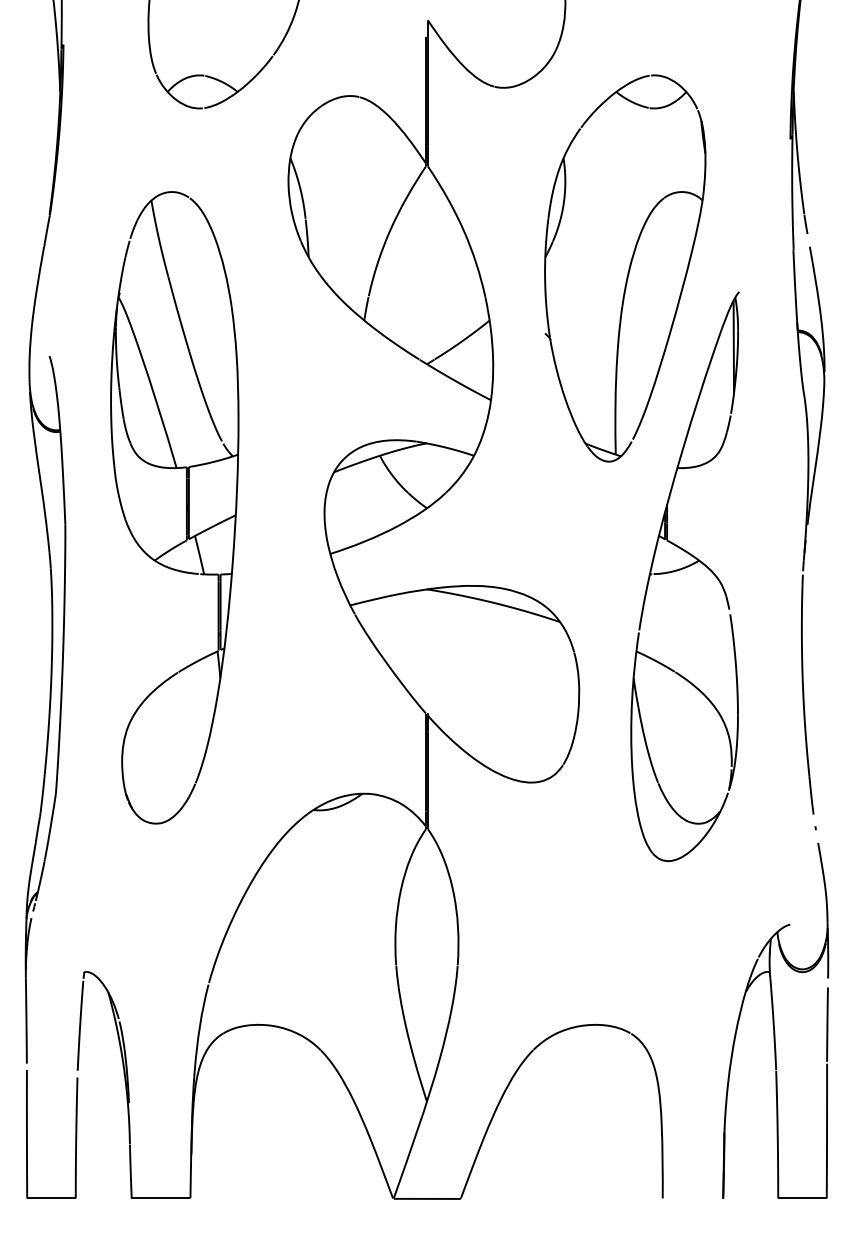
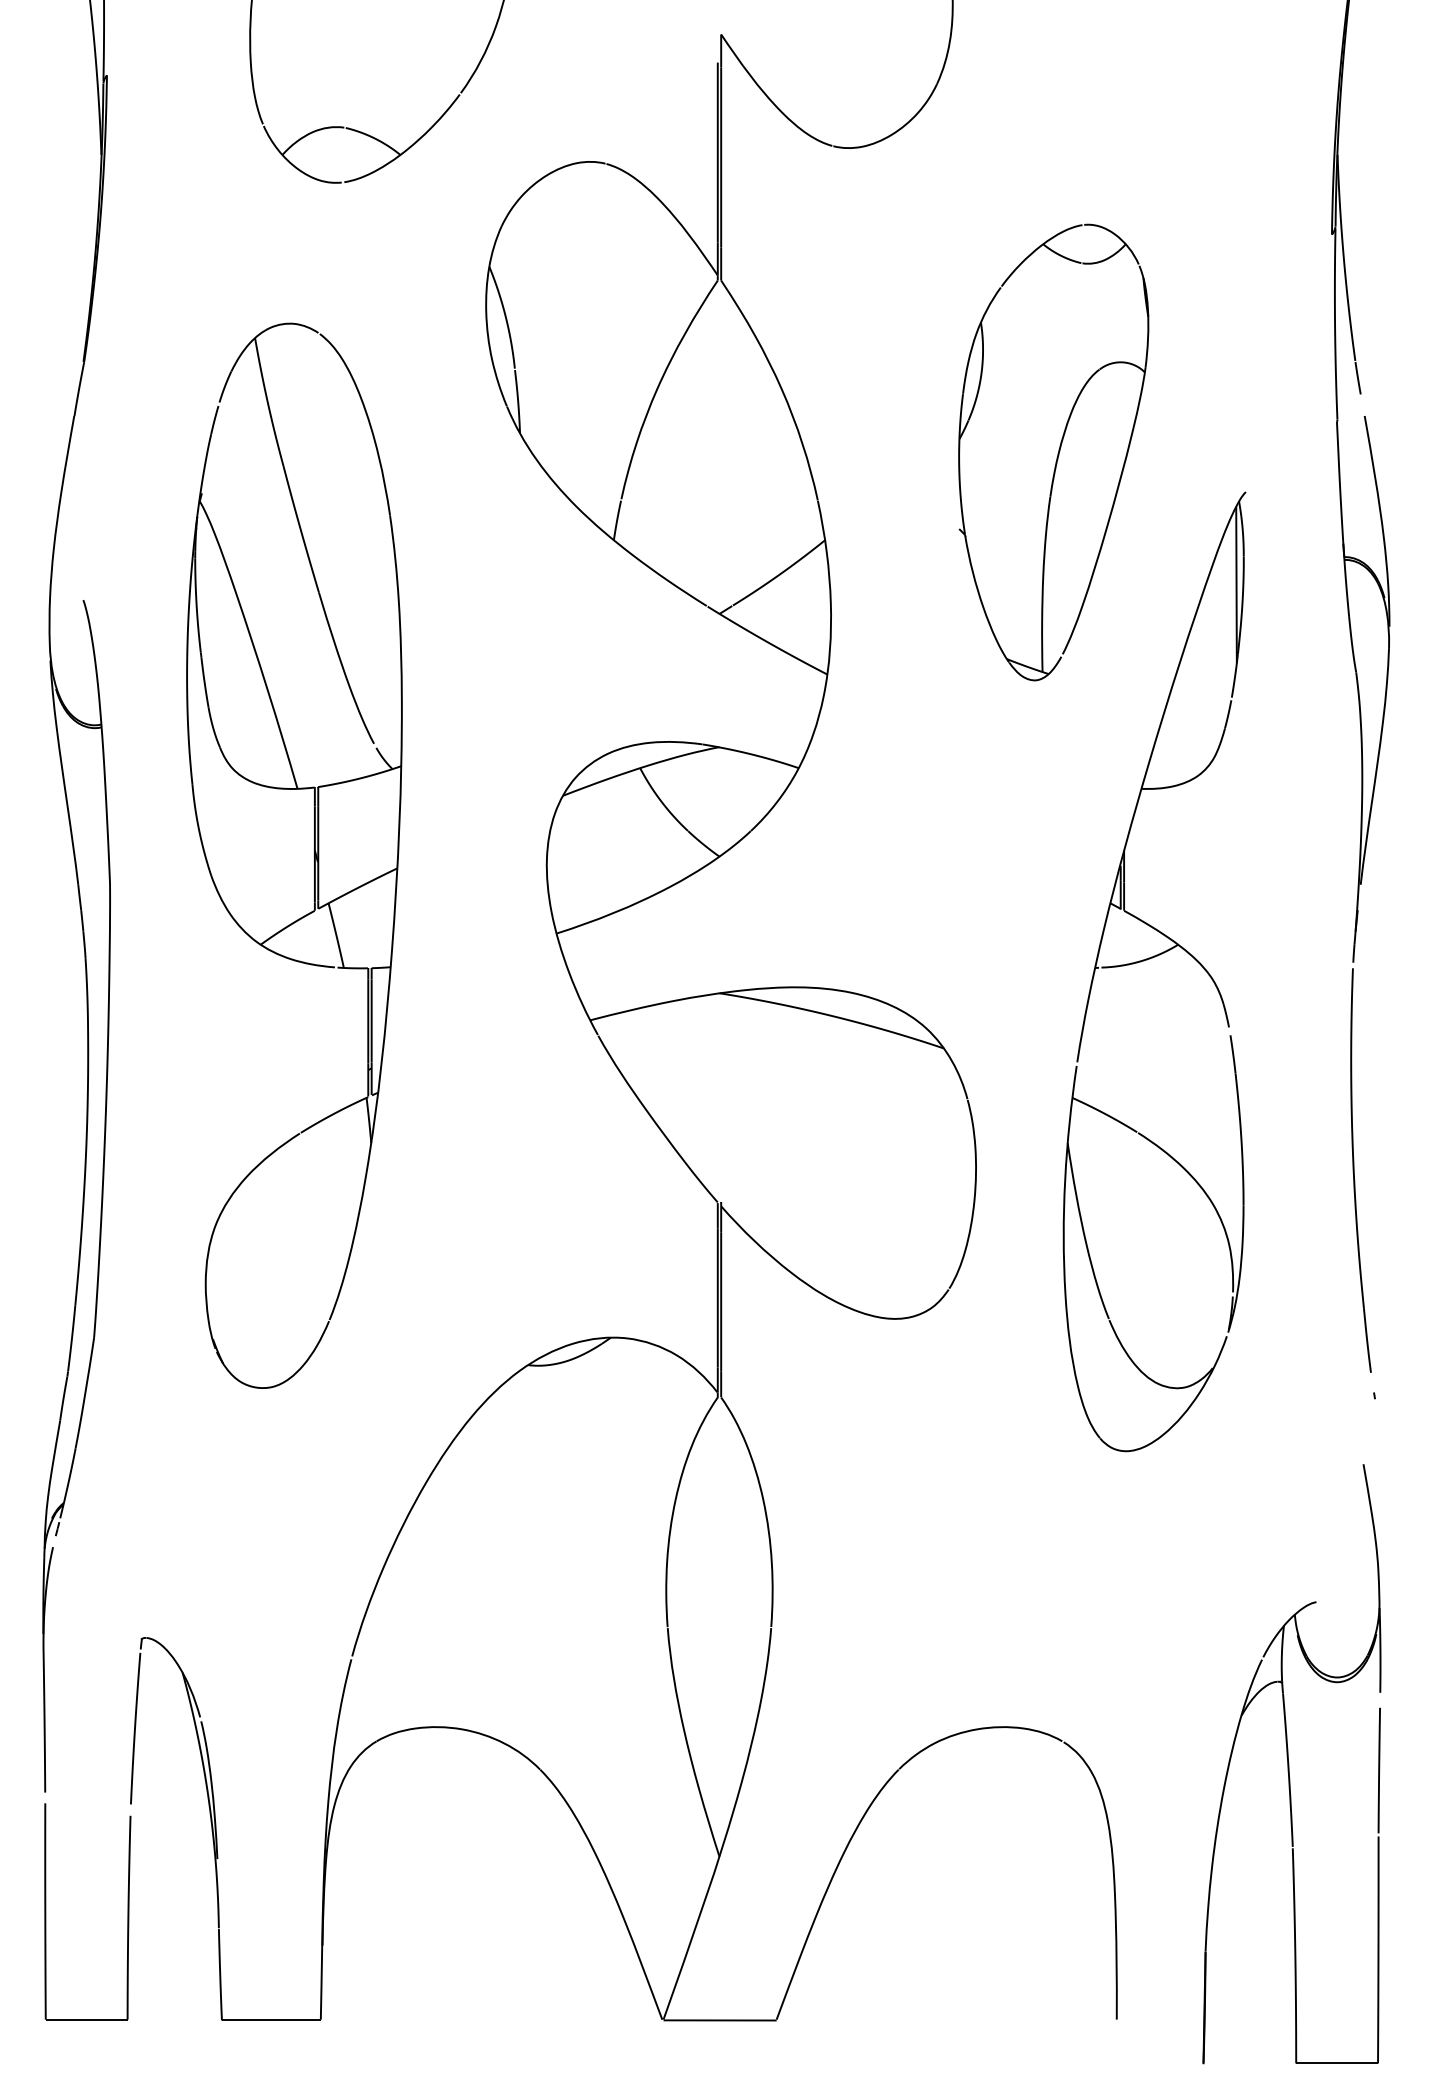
part: (625, 268) -> (1054, 452), size x0.7
part: (775, 1020) -> (1291, 1763), moved

